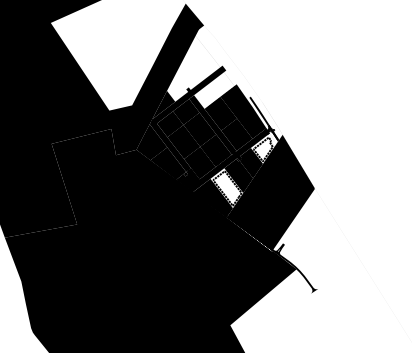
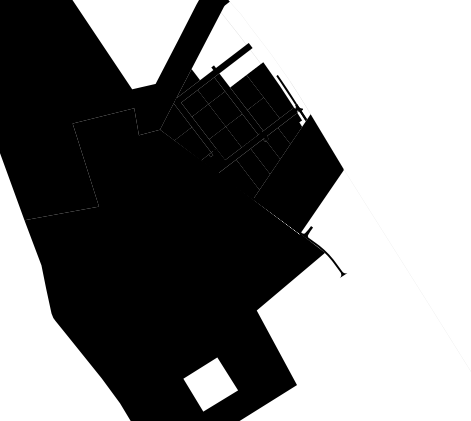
fill: (262, 148) -> (289, 128), added
fill: (227, 187) -> (253, 168), added

